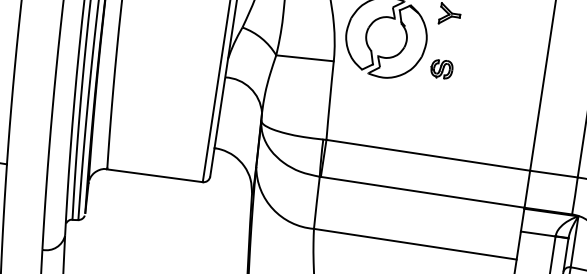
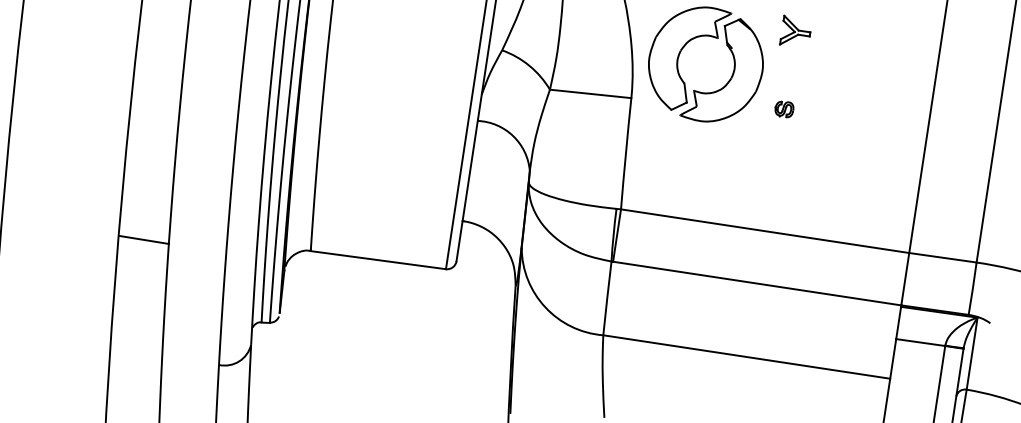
part: (441, 69) -> (784, 109), size x0.6

